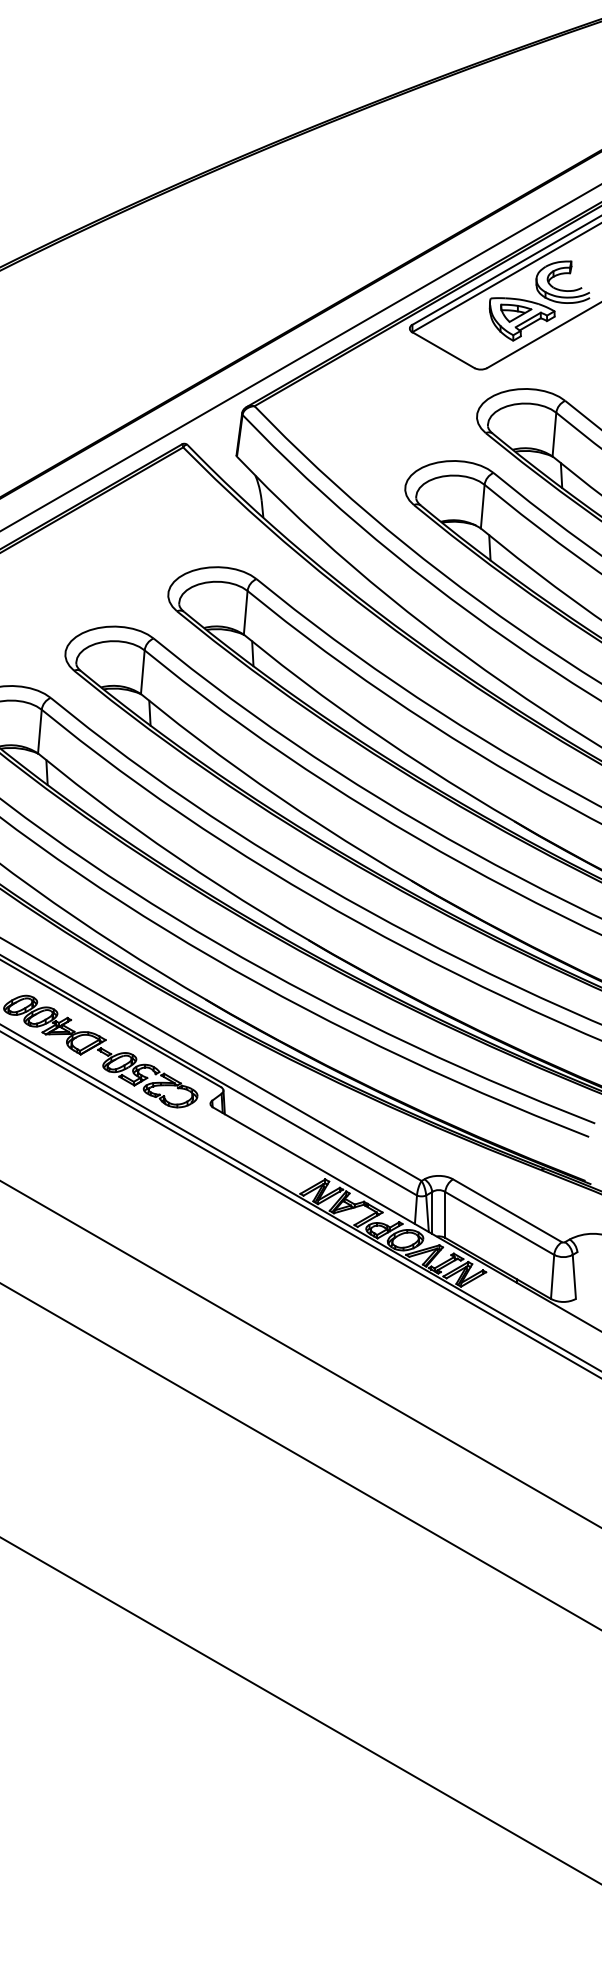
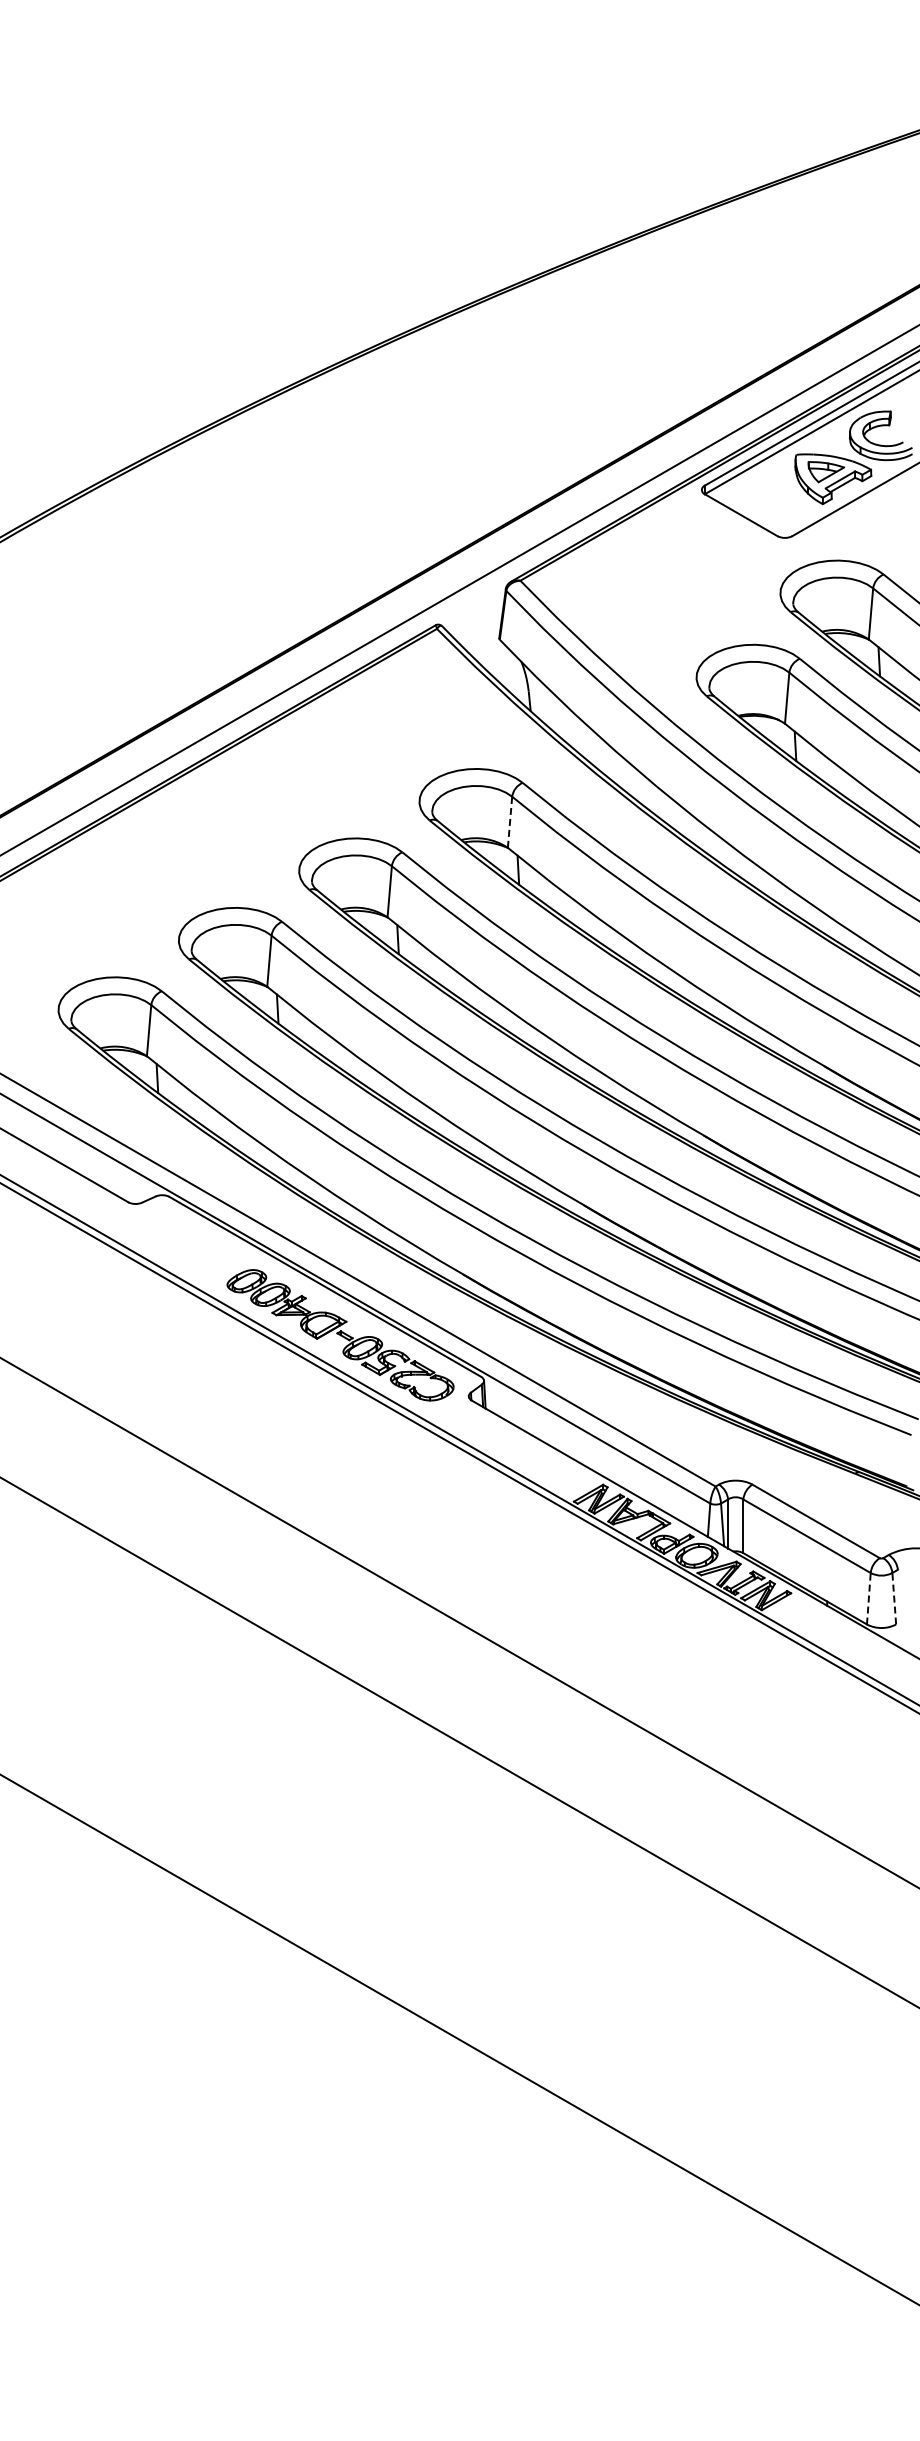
line: (246, 612) -> (510, 822), solid -> dashed
line: (552, 1276) -> (868, 1598), solid -> dashed
line: (574, 1276) -> (894, 1598), solid -> dashed

